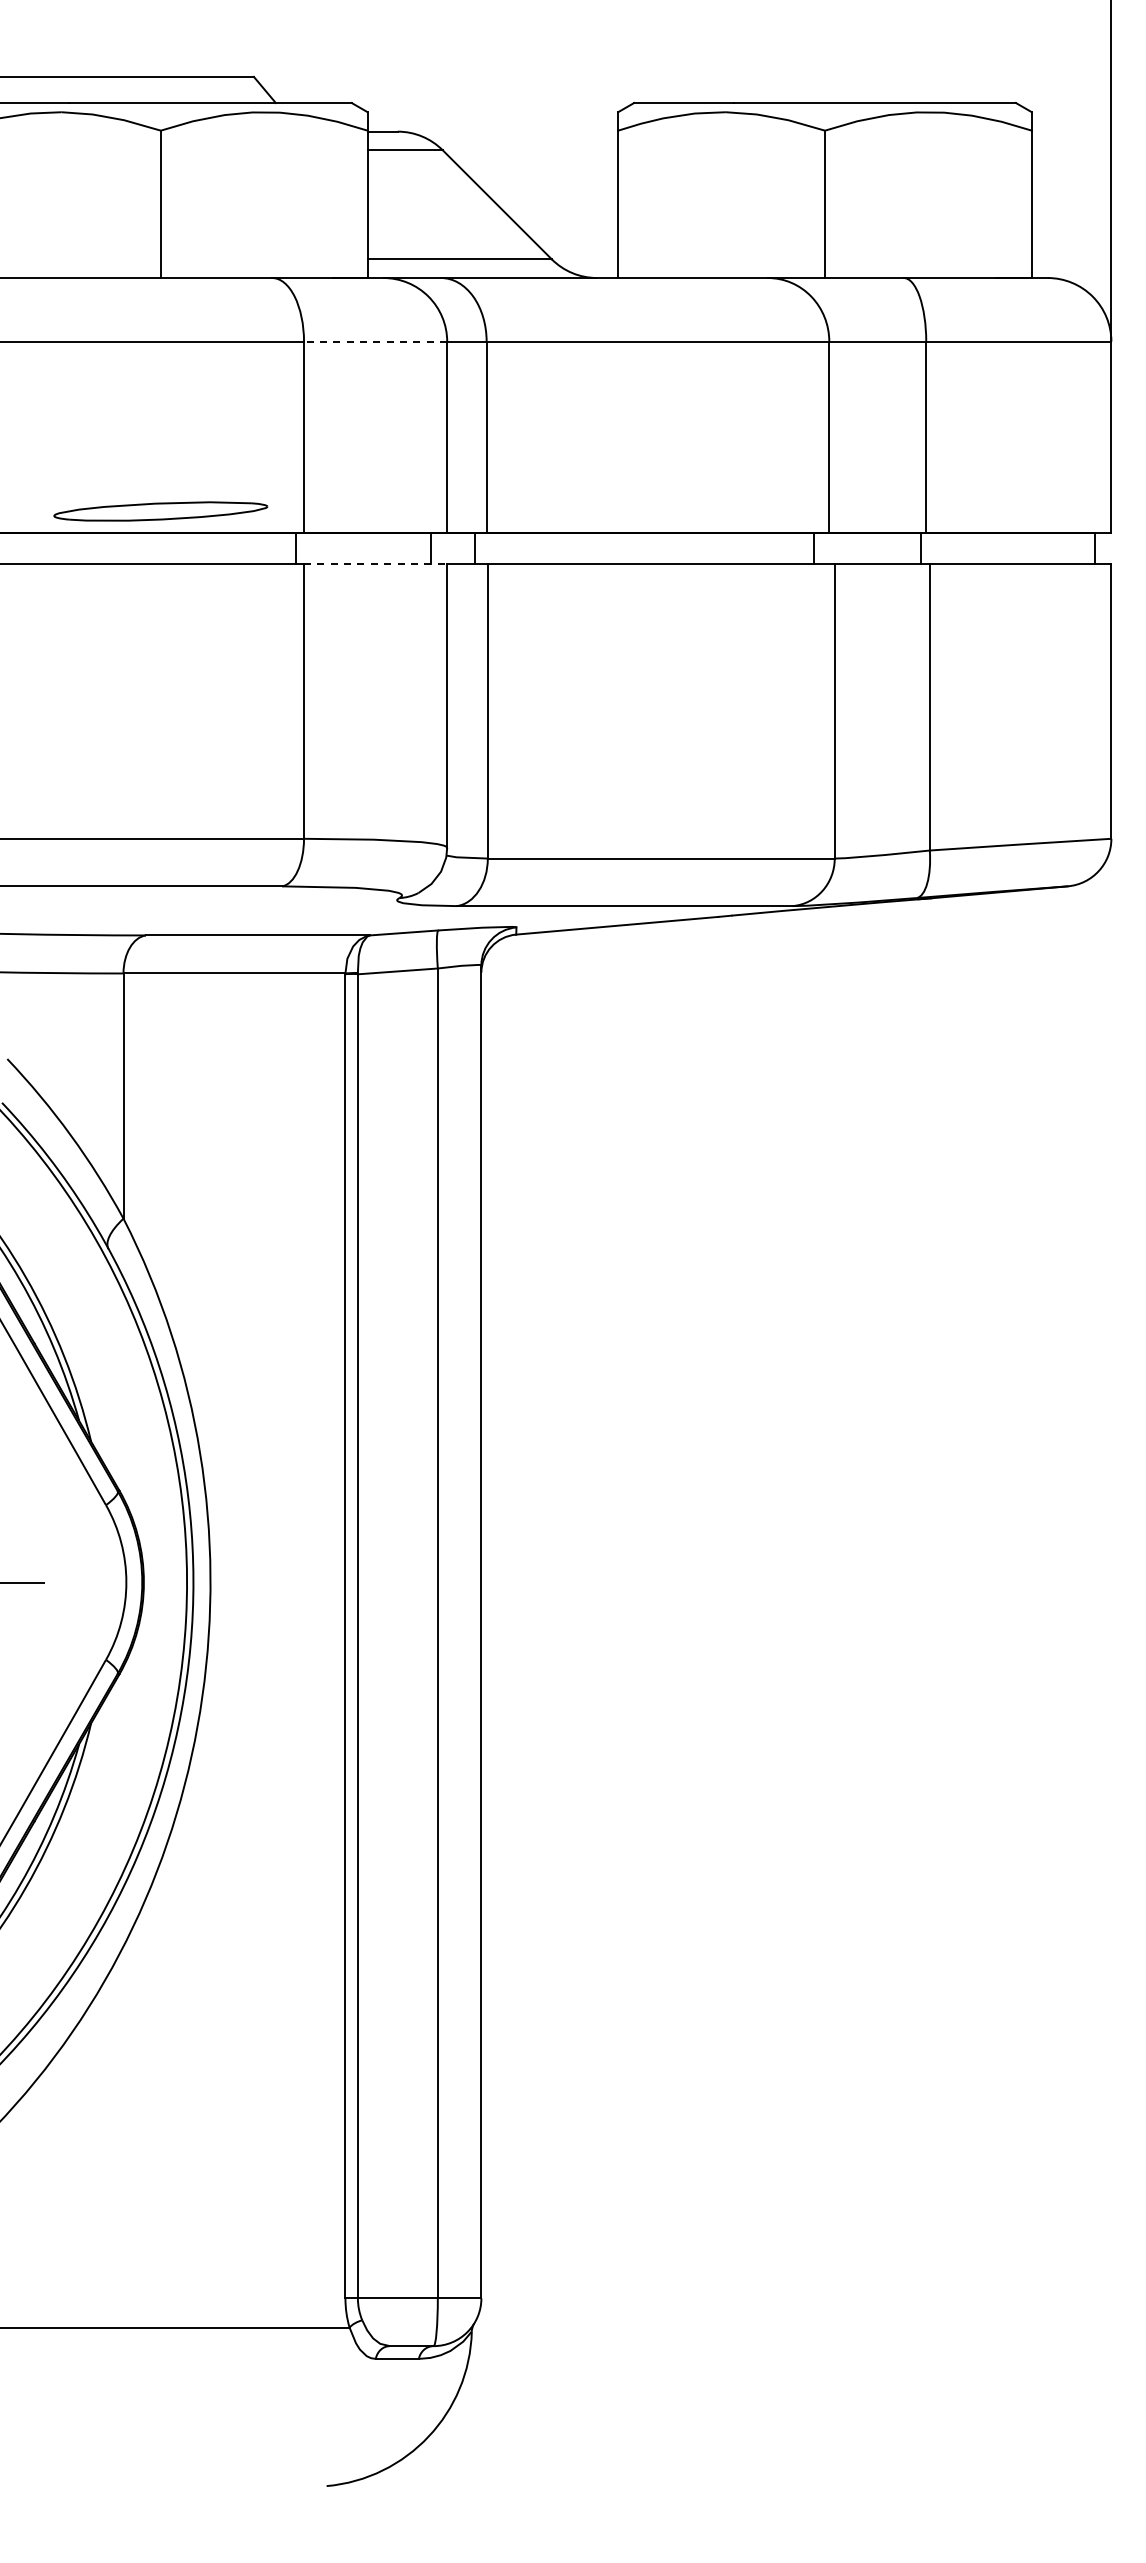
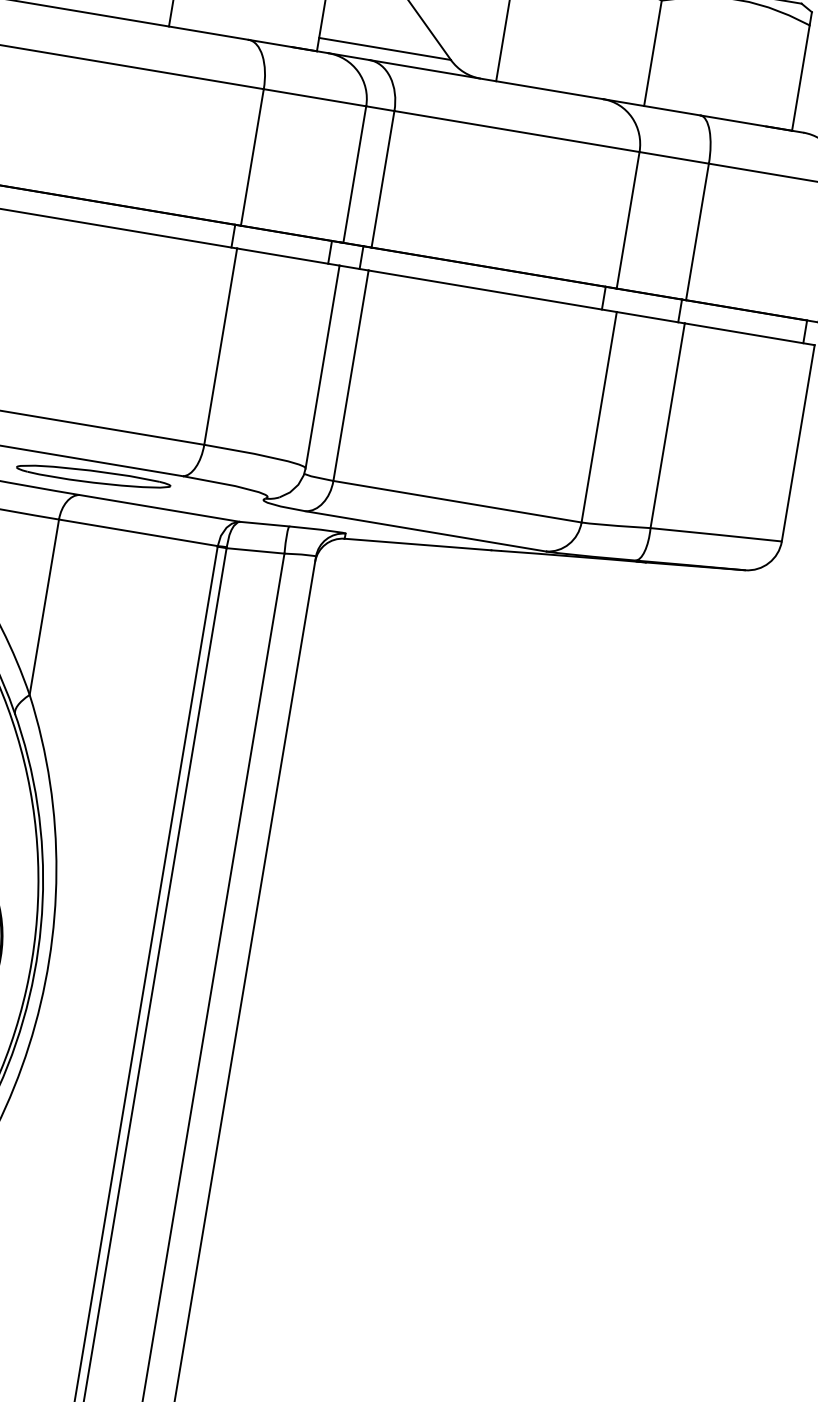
line: (375, 341) -> (314, 97), dashed -> solid
part: (160, 511) -> (93, 476), moved
line: (375, 564) -> (288, 257), dashed -> solid

